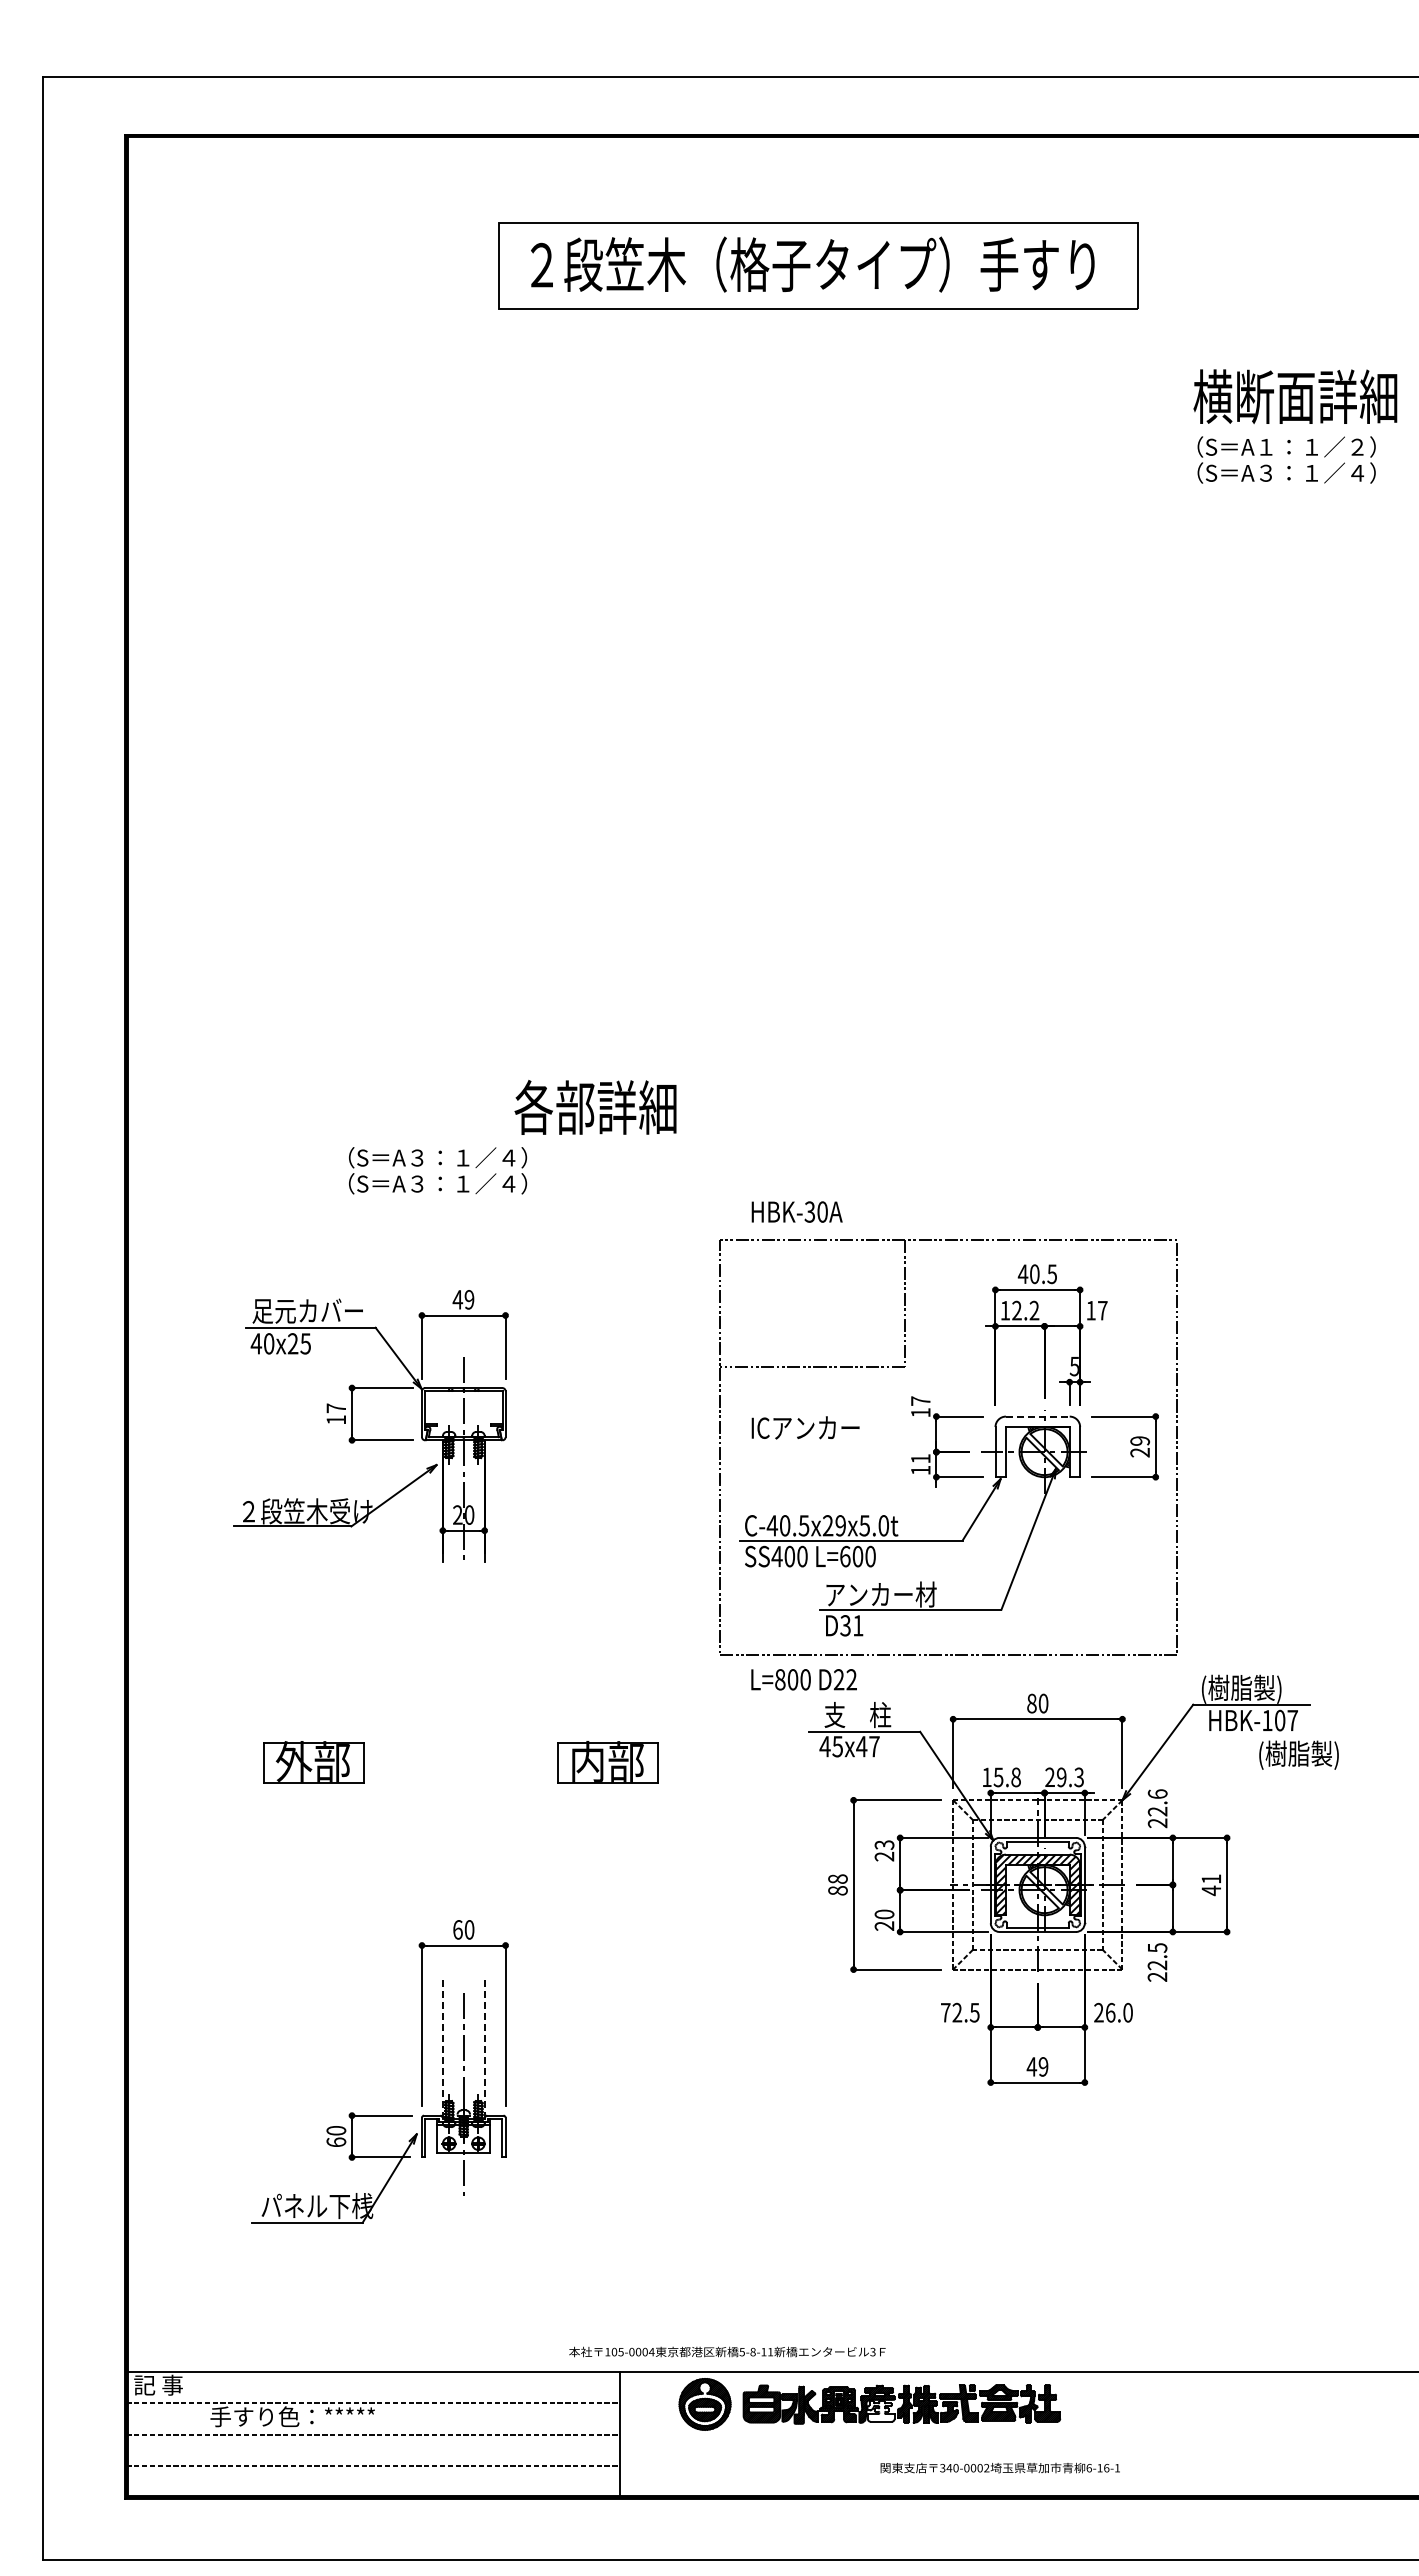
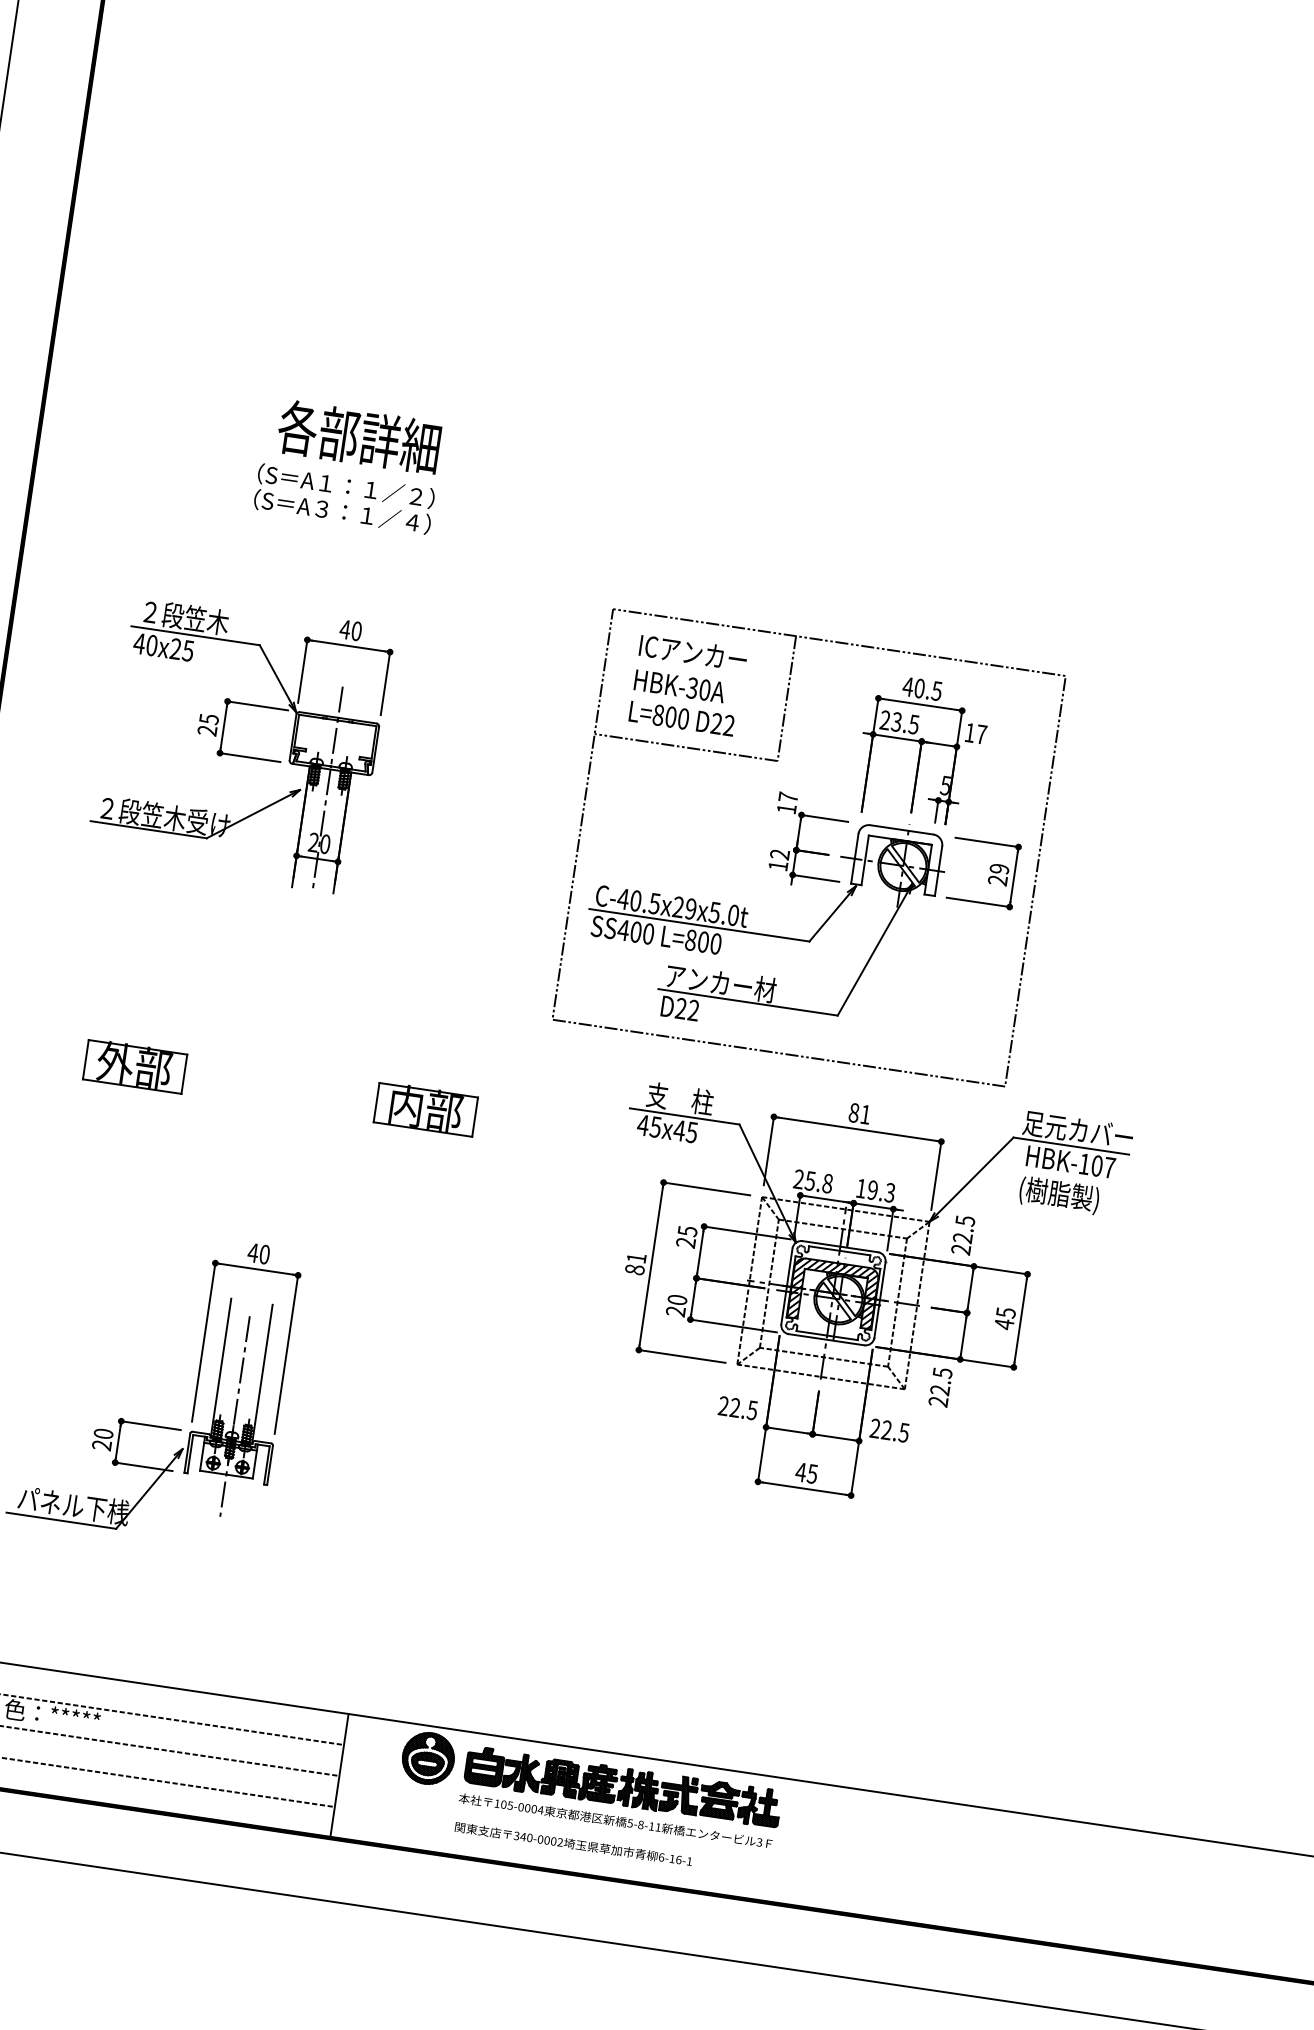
text: (595, 1107) -> (359, 437), moved
text: (463, 1157) -> (371, 489), （S＝A３：１／４） -> （S＝A１：１／２）
text: (796, 1211) -> (679, 685), moved
text: (469, 1299) -> (356, 631), 49 -> 40
text: (307, 1310) -> (194, 618), 足元カバー -> ２段笠木
text: (1019, 1310) -> (899, 722), 12.2 -> 23.5
text: (336, 1413) -> (208, 724), 17 -> 25
line: (1037, 1416) -> (901, 829), dashed -> solid
text: (805, 1427) -> (693, 652), moved
text: (920, 1458) -> (779, 854), 11 -> 12
text: (845, 1556) -> (691, 940), L=600 -> L=800
text: (851, 1625) -> (687, 1009), D31 -> D22
text: (803, 1679) -> (681, 718), moved
text: (1256, 1688) -> (1078, 1130), (樹脂製) -> 足元カバー
text: (1043, 1703) -> (865, 1114), 80 -> 81
text: (874, 1746) -> (692, 1132), 45x47 -> 45x45
text: (1298, 1754) -> (1058, 1194), moved
text: (986, 1776) -> (798, 1178), 15.8 -> 25.8
text: (1049, 1776) -> (860, 1187), 29.3 -> 19.3
text: (1157, 1794) -> (965, 1221), 22.6 -> 22.5
text: (883, 1844) -> (686, 1230), 23 -> 25
text: (837, 1878) -> (636, 1257), 88 -> 81
text: (1211, 1879) -> (1006, 1313), 41 -> 45
text: (457, 1929) -> (252, 1252), 60 -> 40
text: (945, 2012) -> (723, 1405), 72.5 -> 22.5
text: (1118, 2012) -> (894, 1431), 26.0 -> 22.5
line: (442, 2048) -> (220, 1368), dashed -> solid
line: (484, 2048) -> (262, 1374), dashed -> solid
text: (1043, 2066) -> (812, 1473), 49 -> 45
text: (336, 2142) -> (102, 1445), 60 -> 20
text: (727, 2351) -> (615, 1820), moved
hatch: (880, 2411) -> (600, 1791), added
text: (999, 2467) -> (572, 1843), moved

